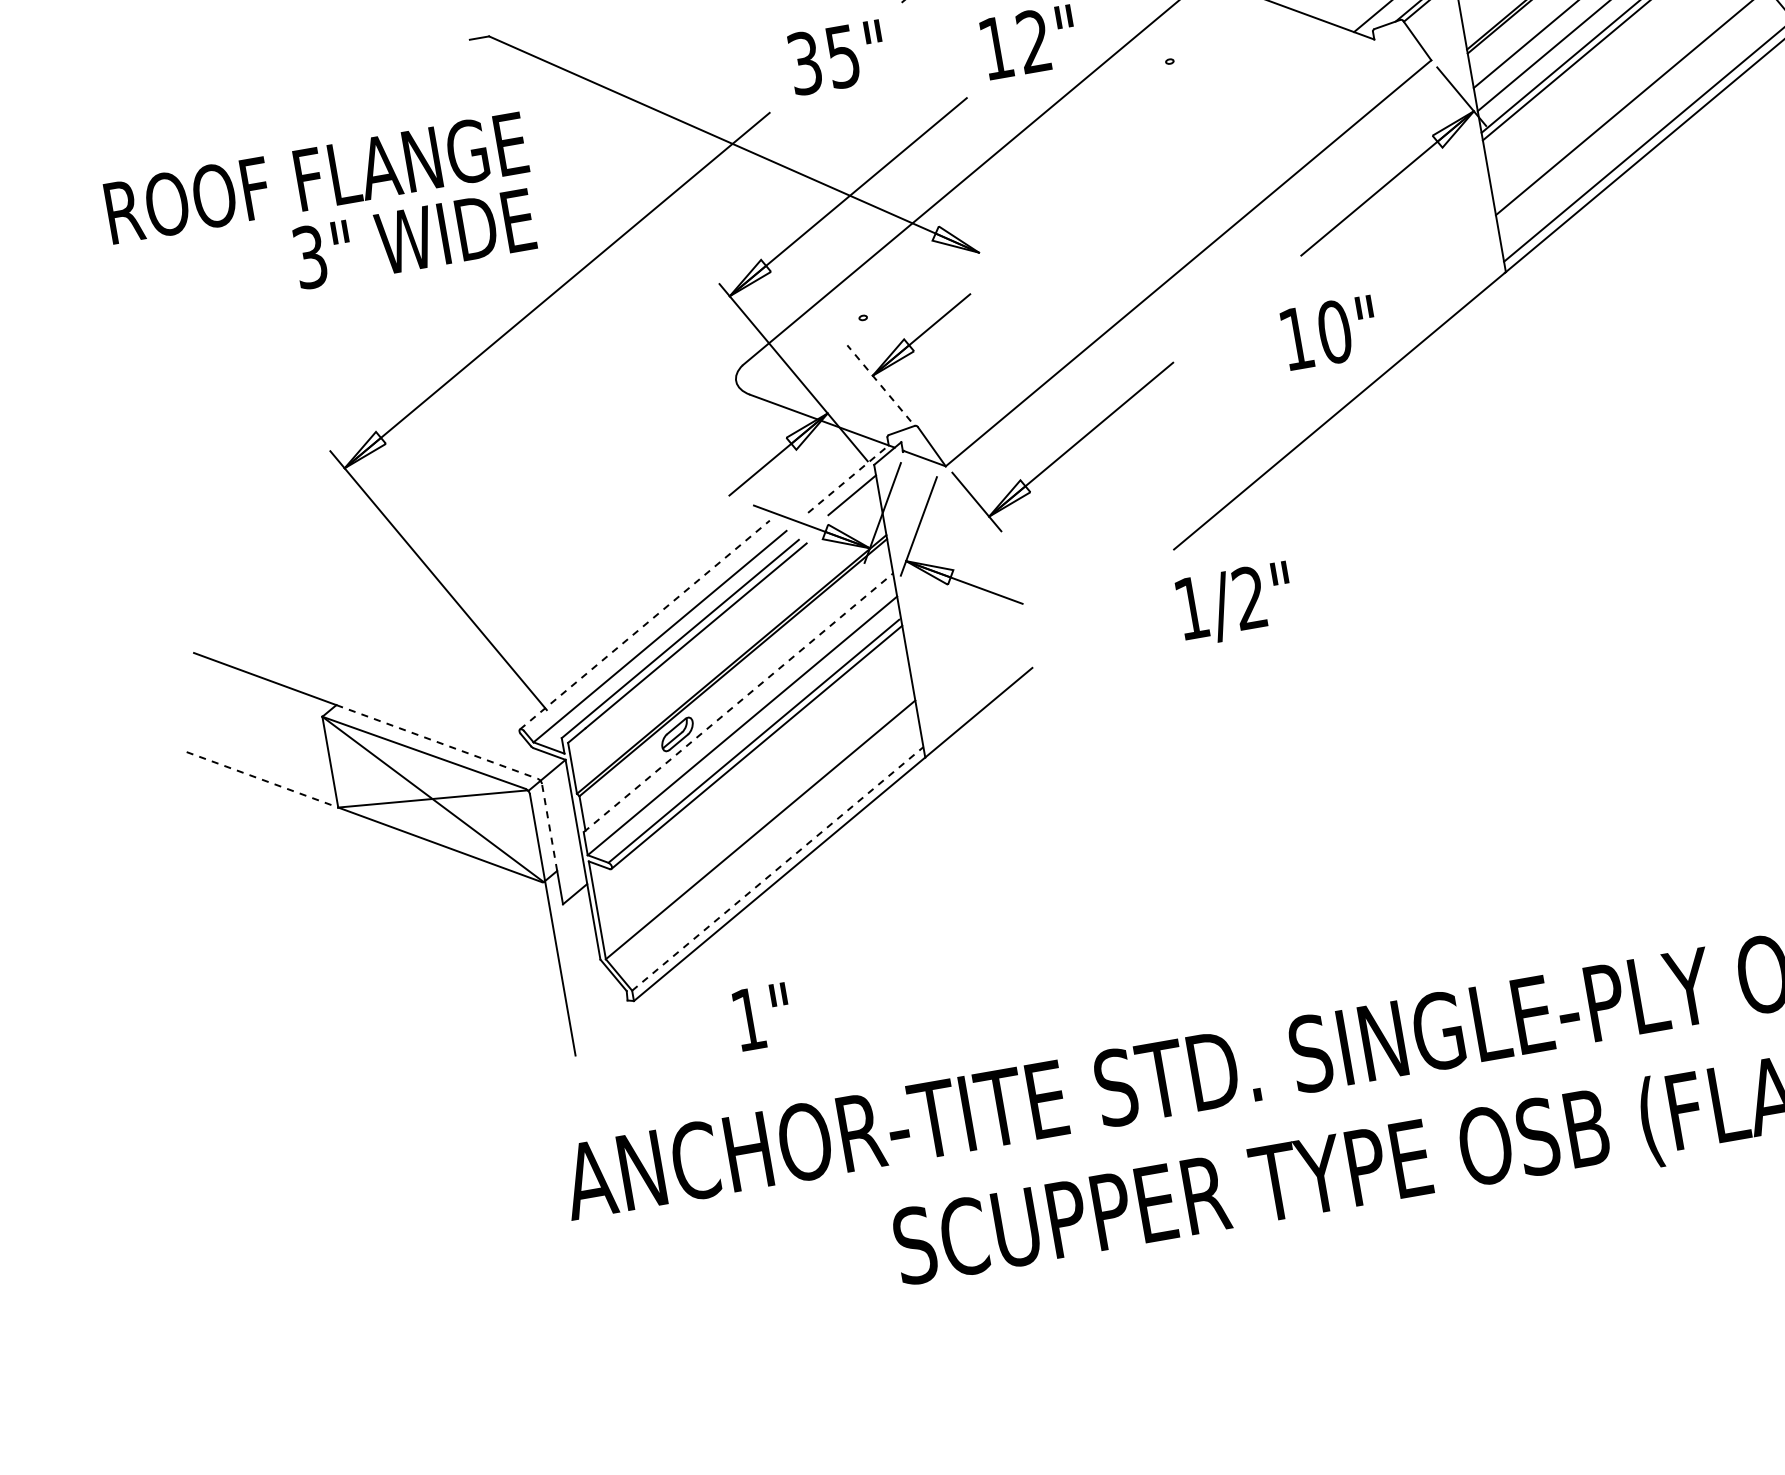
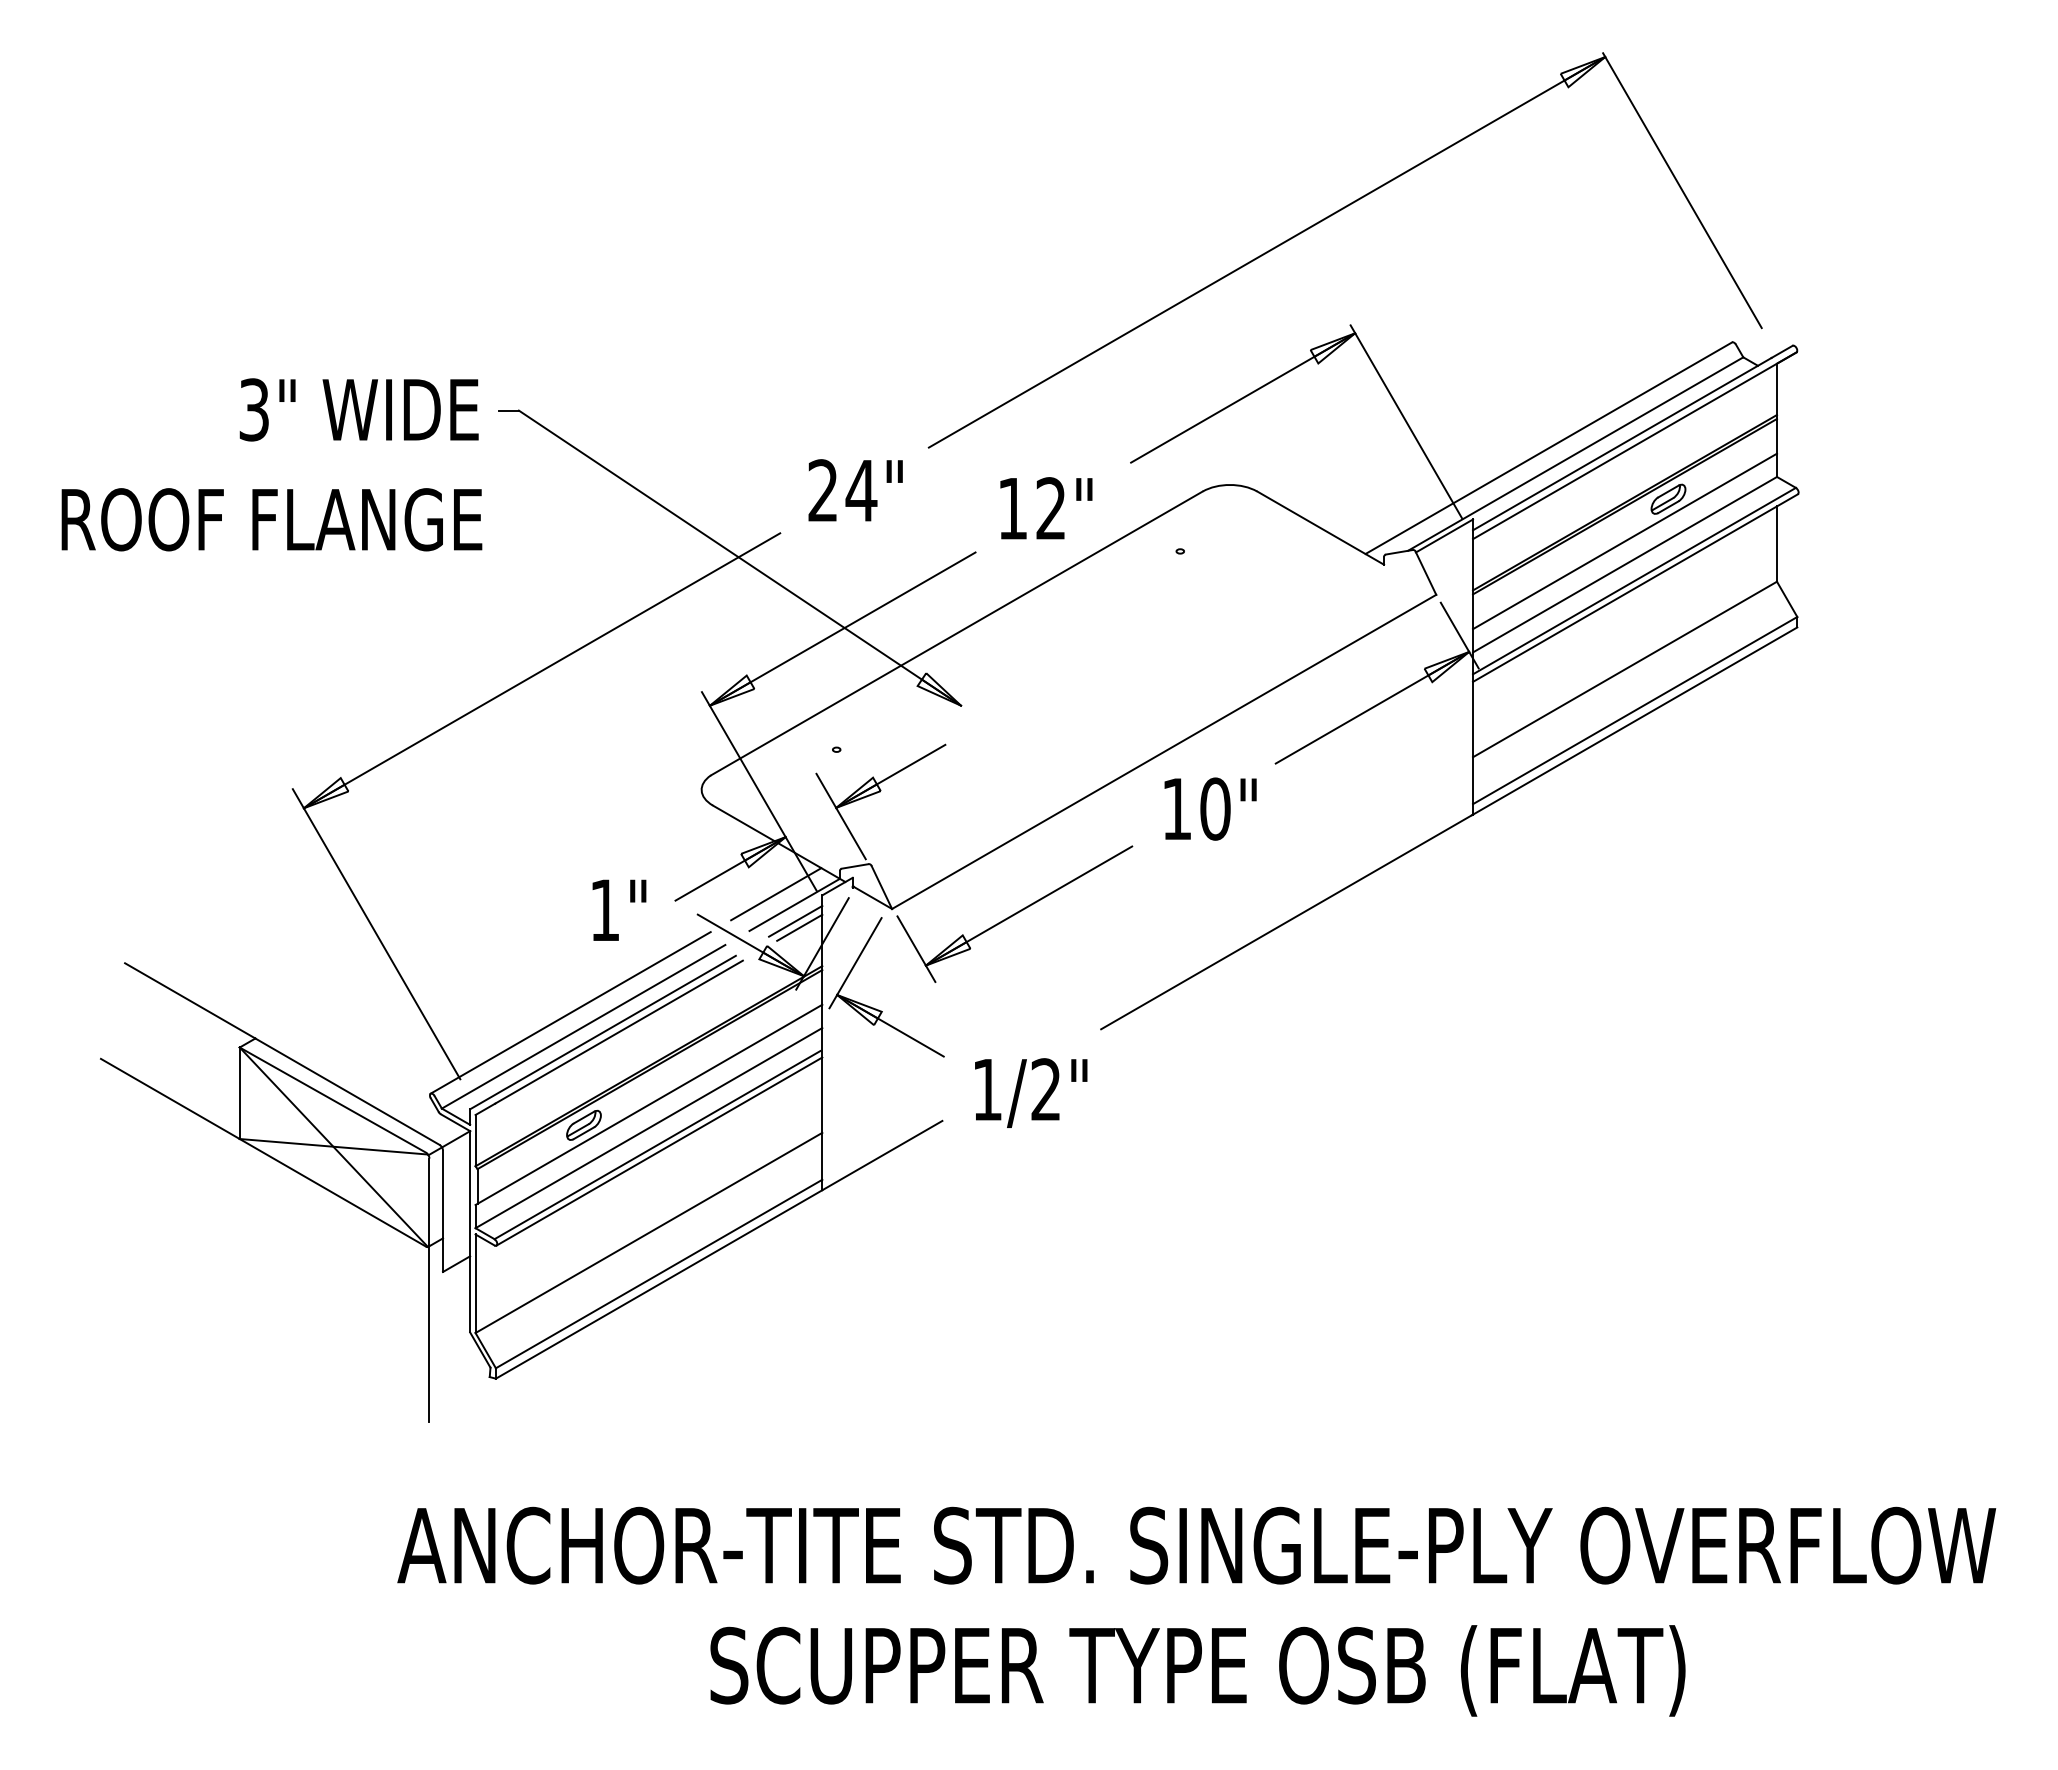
text: (824, 59) -> (842, 490), 35" -> 24"
text: (316, 177) -> (271, 519), moved
text: (413, 238) -> (358, 409), moved
text: (1329, 332) -> (1210, 808), moved
line: (878, 383) -> (840, 816), dashed -> solid
line: (828, 471) -> (776, 894), added
line: (849, 478) -> (795, 904), dashed -> solid
line: (857, 500) -> (799, 927), added
text: (1235, 603) -> (1031, 1092), moved
line: (644, 624) -> (570, 1012), dashed -> solid
line: (738, 702) -> (649, 1104), dashed -> solid
line: (436, 741) -> (347, 1091), dashed -> solid
line: (262, 780) -> (170, 1099), dashed -> solid
line: (550, 827) -> (443, 1194), dashed -> solid
line: (778, 868) -> (659, 1273), dashed -> solid
text: (762, 1016) -> (619, 909), moved

